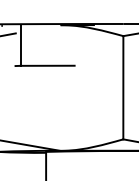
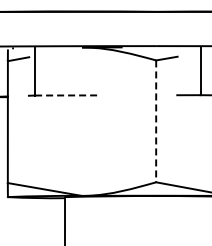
line: (47, 65) -> (66, 95), solid -> dashed
line: (123, 87) -> (156, 121), solid -> dashed

